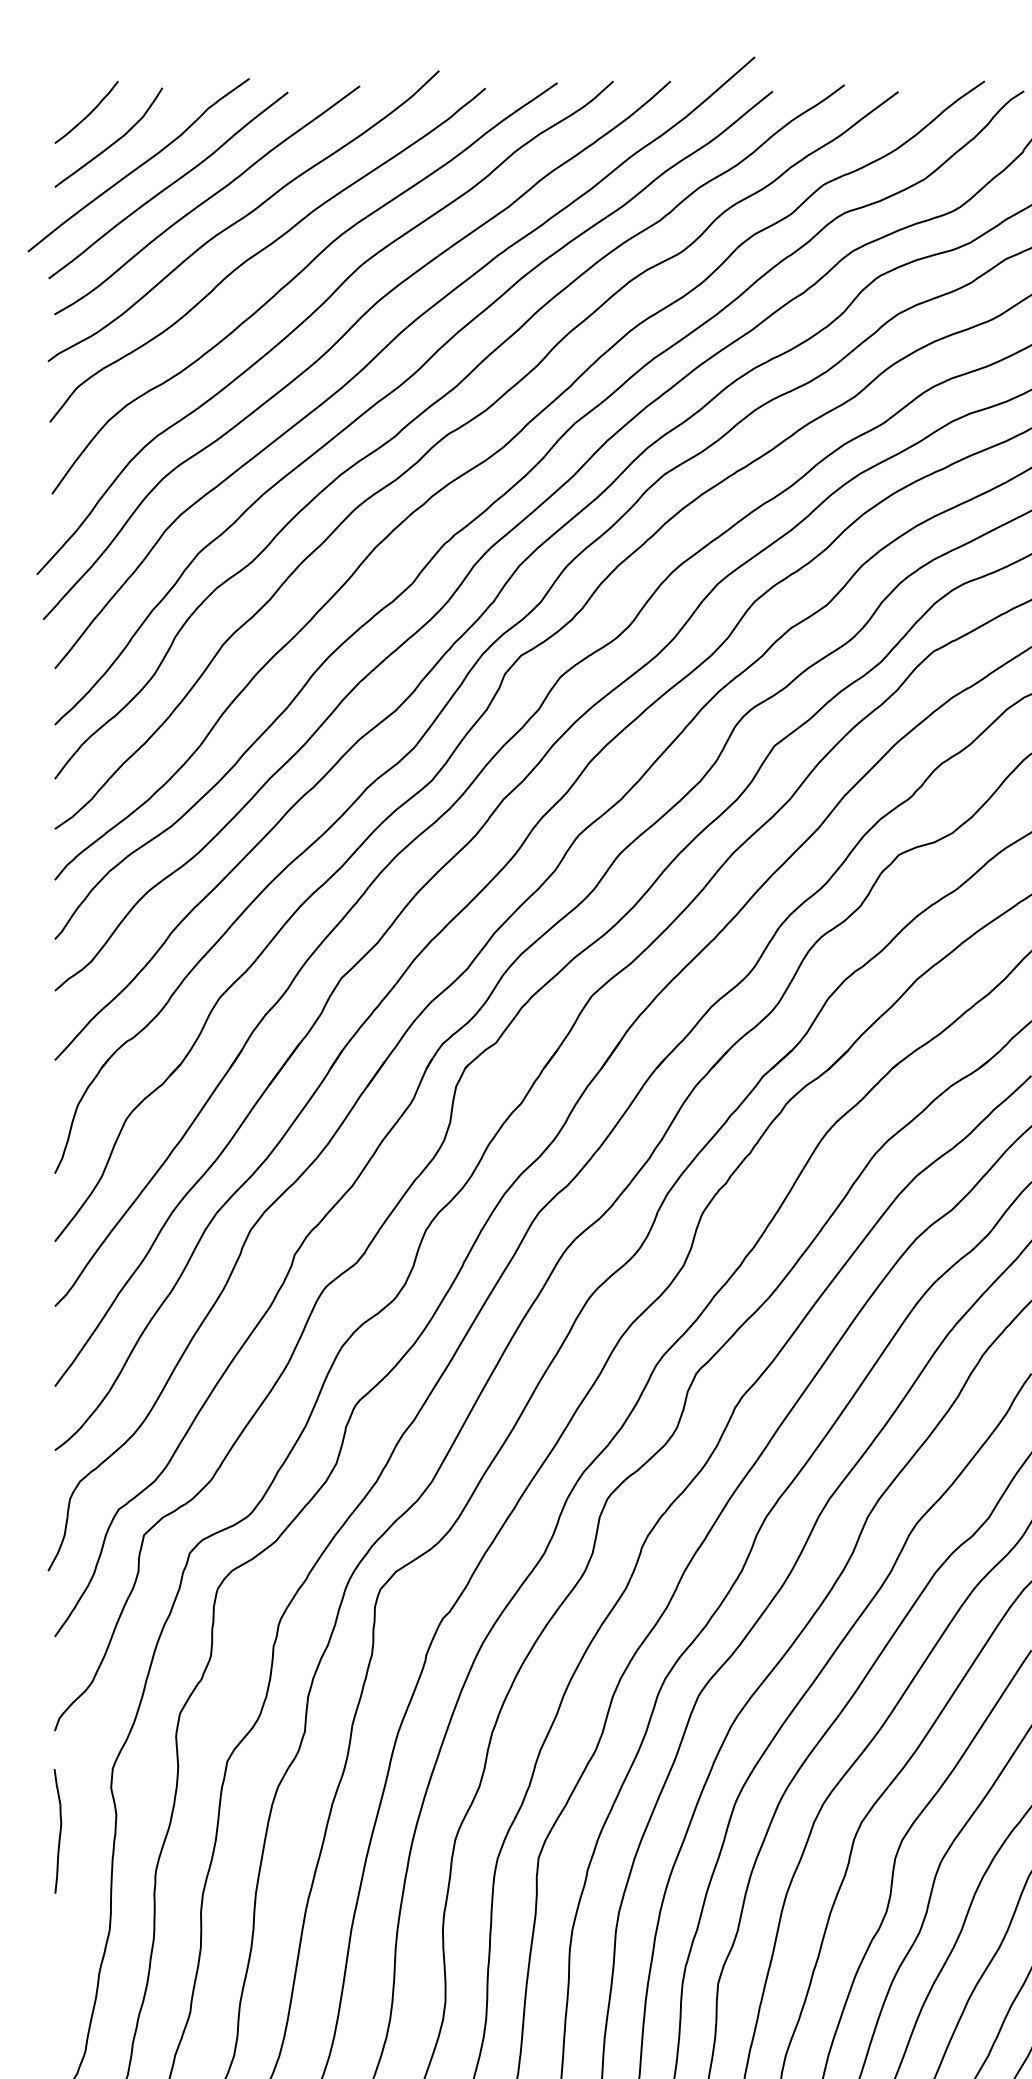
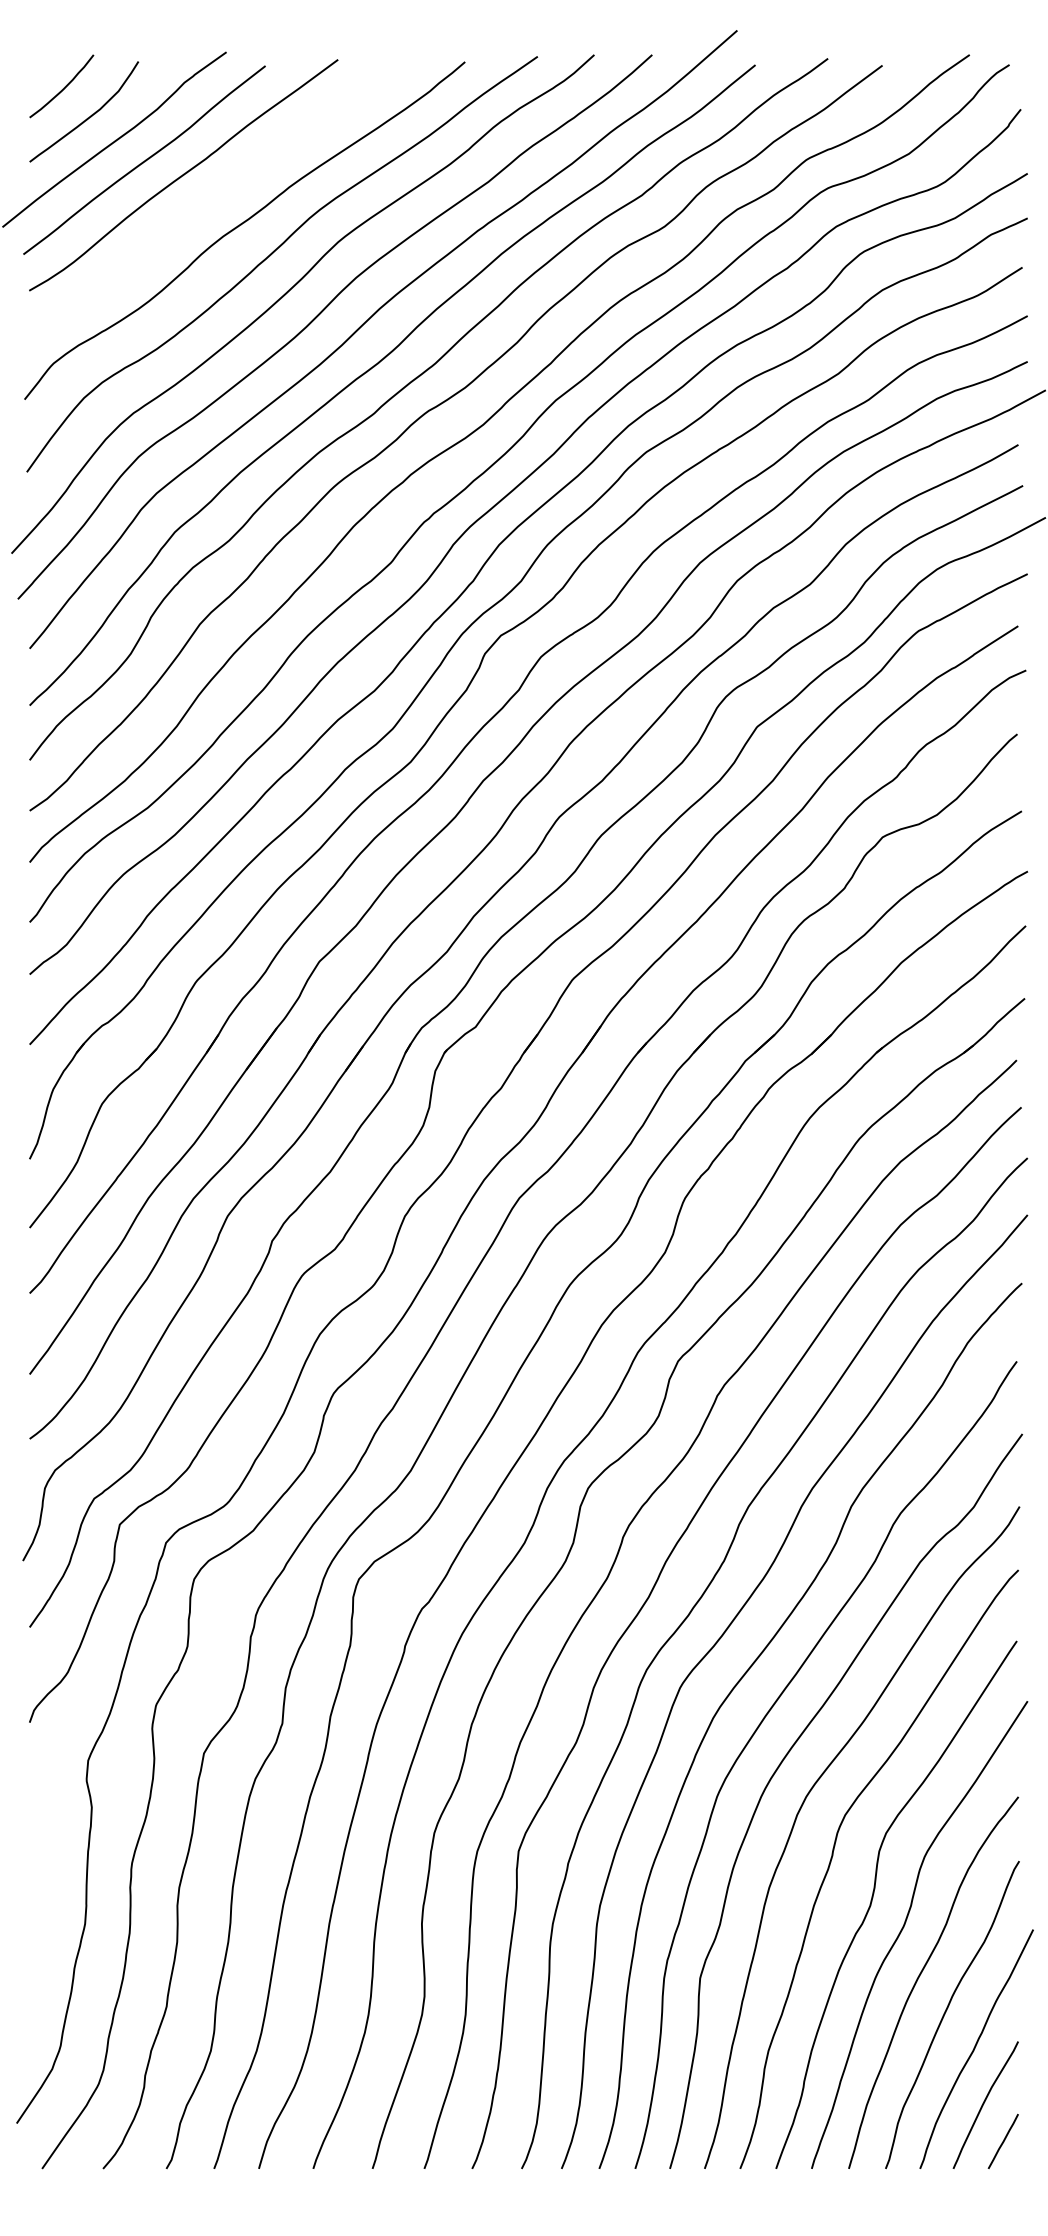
curve: (243, 216) -> (220, 191), removed
curve: (59, 1831) -> (34, 1824), removed

